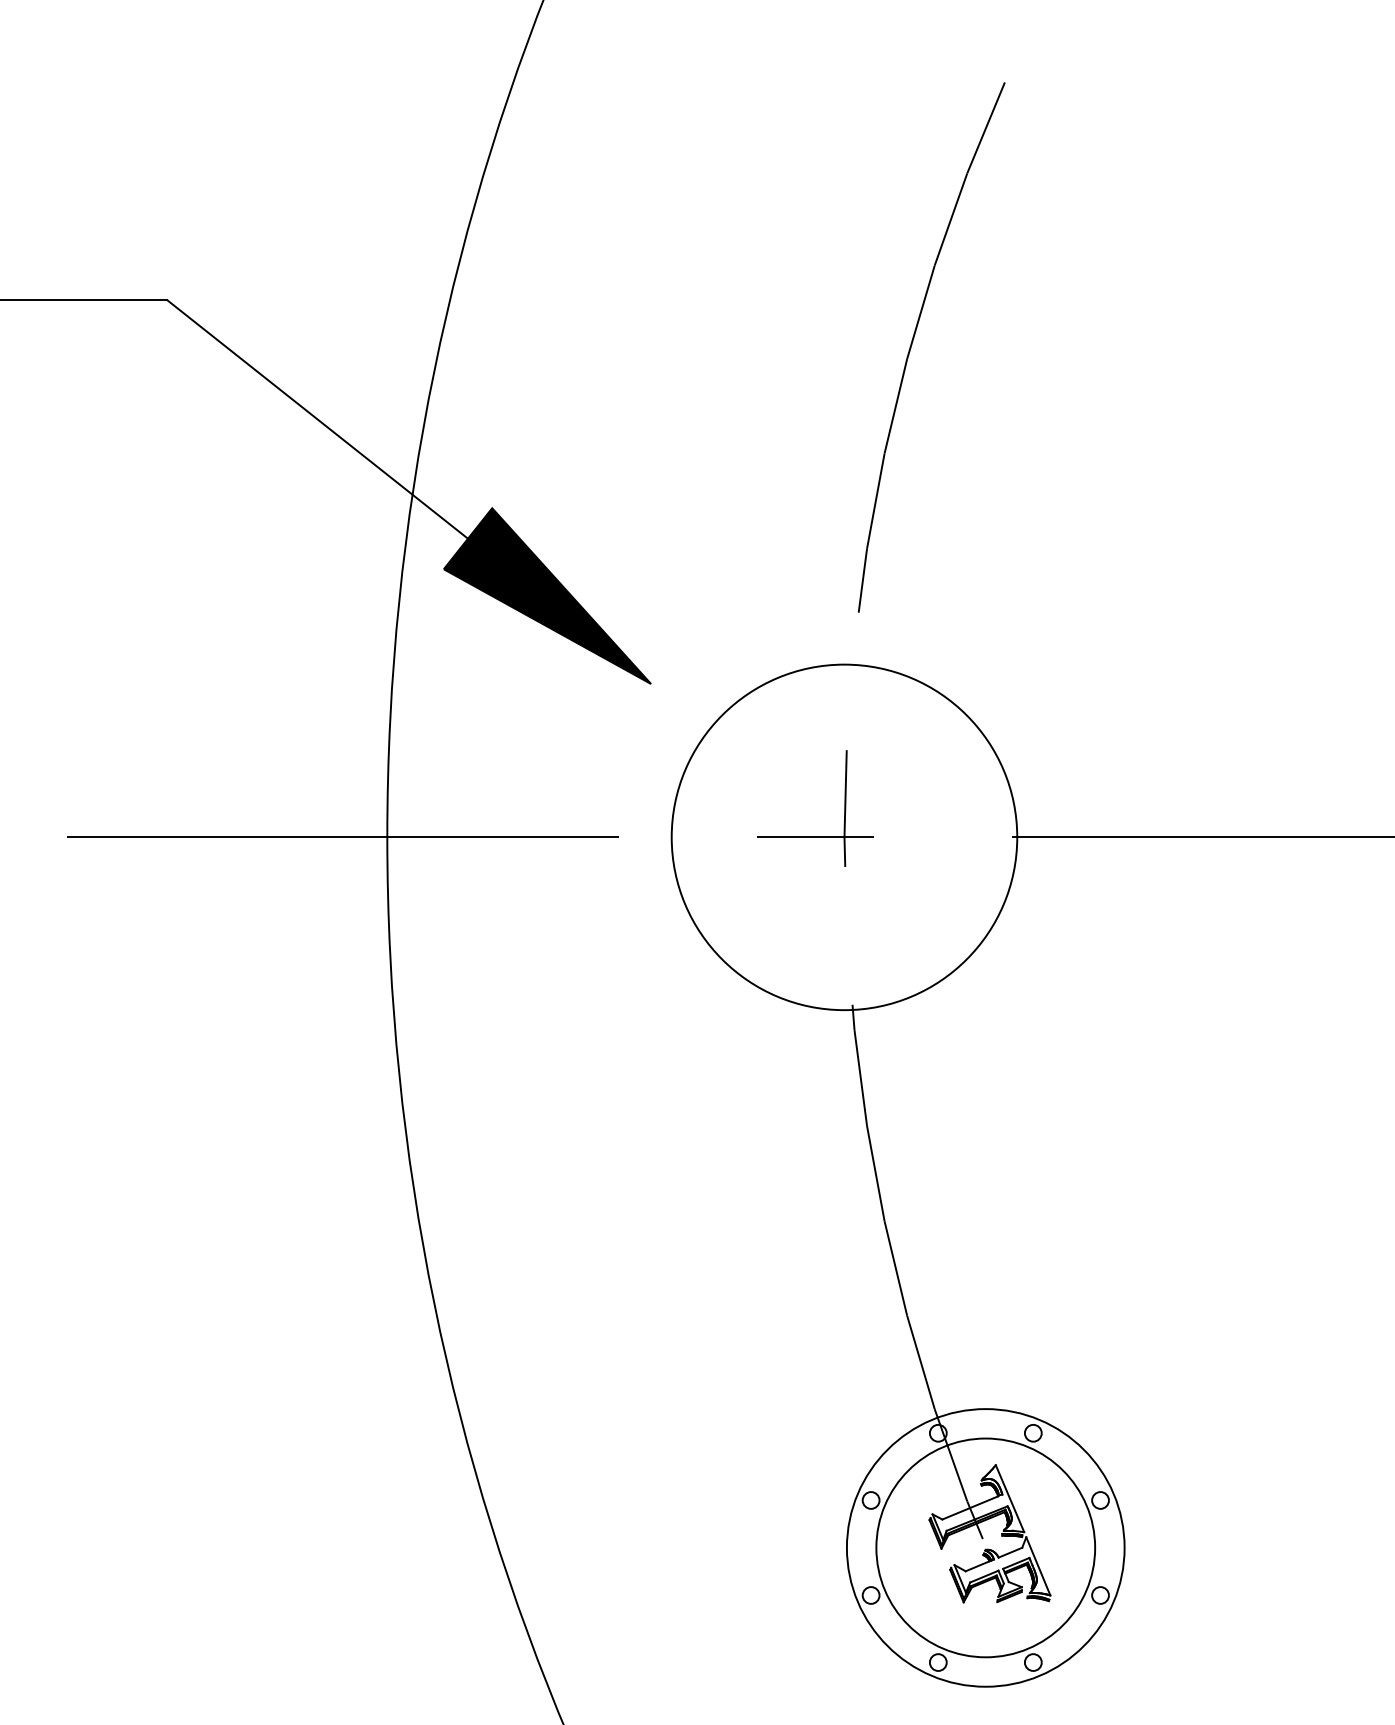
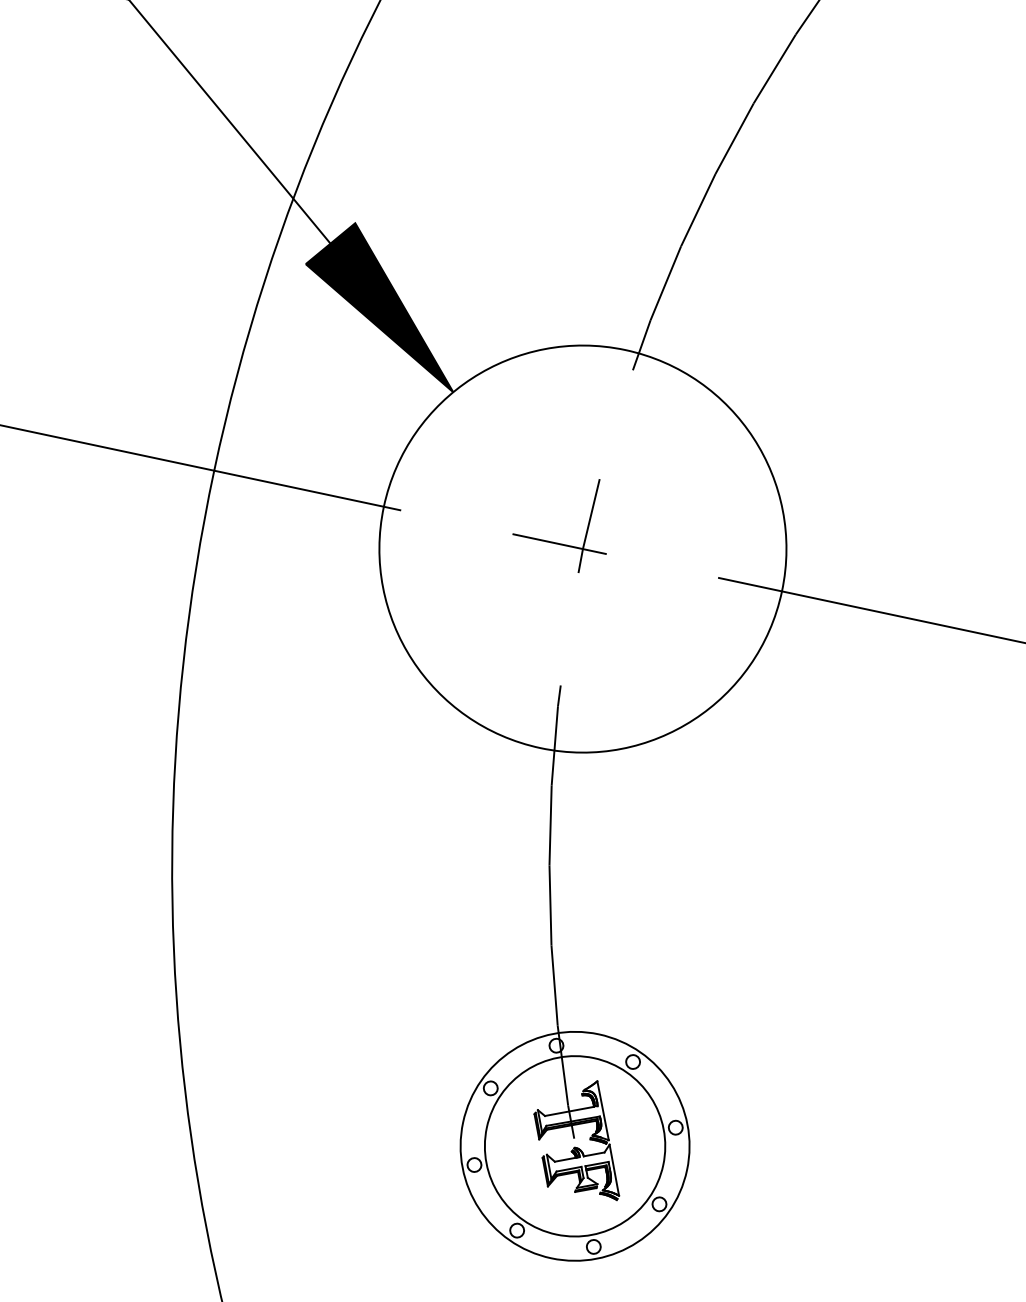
circle: (844, 837) -> (582, 549), size x1.43

